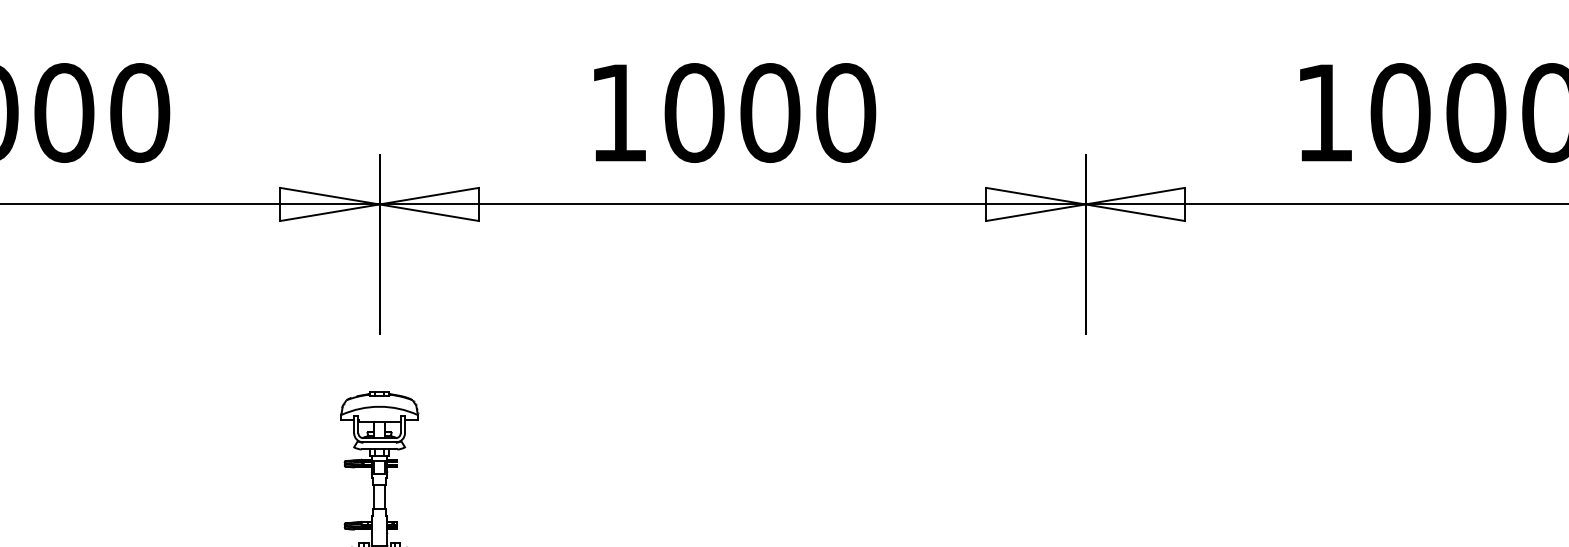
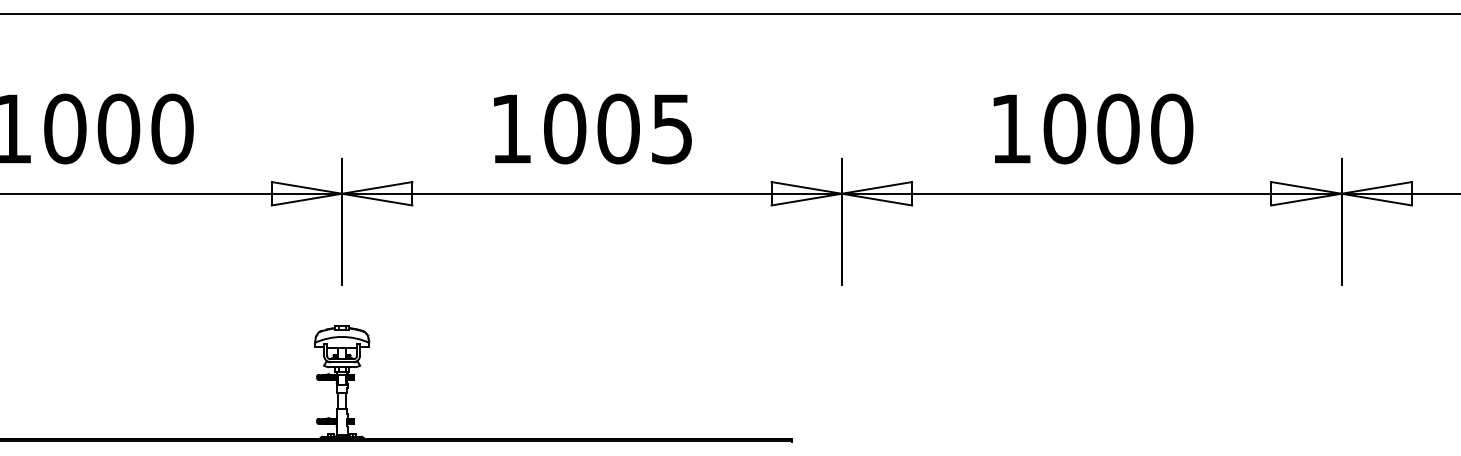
text: (846, 112) -> (672, 128), 1000 -> 1005

